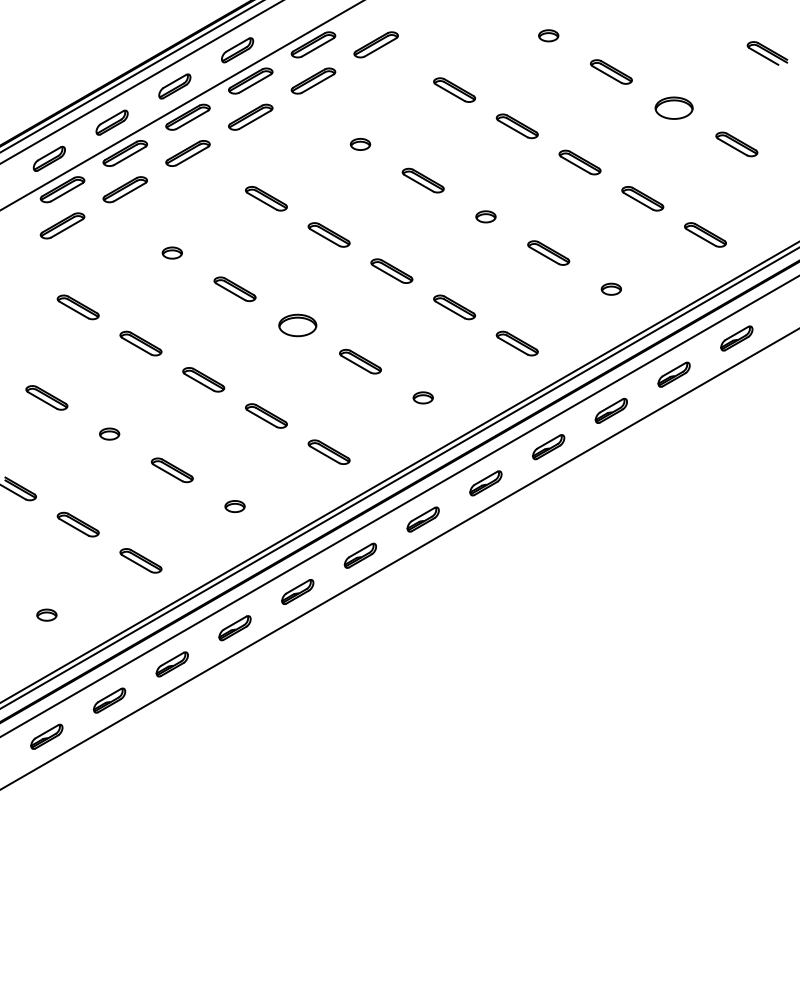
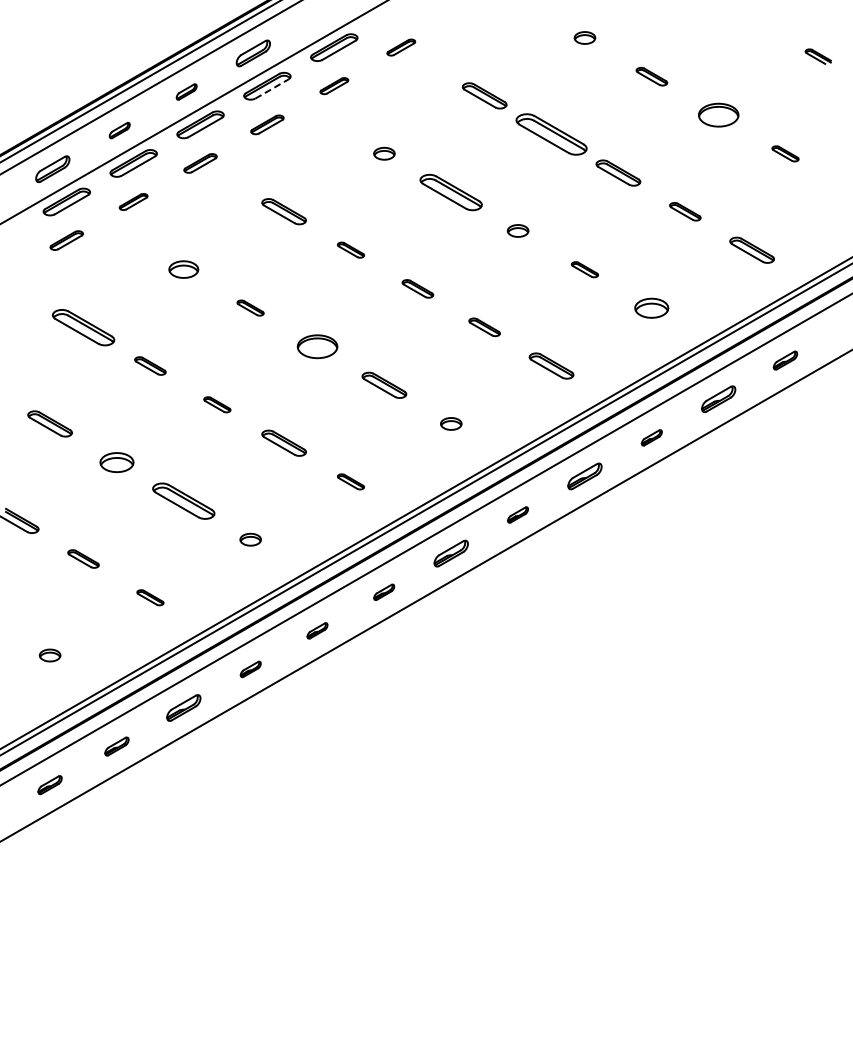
part: (376, 44) -> (401, 47), size x0.6
part: (767, 53) -> (818, 56), size x0.6
part: (611, 71) -> (651, 76), size x0.7
part: (313, 80) -> (334, 85), size x0.6
line: (255, 83) -> (272, 88), solid -> dashed
part: (174, 86) -> (186, 91), size x0.6
part: (250, 116) -> (267, 124), size x0.7
part: (111, 122) -> (119, 130), size x0.6
part: (517, 126) -> (551, 134), size x1.6
part: (736, 144) -> (785, 153), size x0.6
part: (187, 153) -> (200, 163), size x0.7
part: (423, 179) -> (451, 191), size x1.4
part: (125, 189) -> (133, 201), size x0.6
part: (642, 198) -> (685, 211), size x0.7
part: (62, 225) -> (66, 240), size x0.7
part: (328, 234) -> (350, 249), size x0.6
part: (172, 253) -> (183, 269), size x1.4
part: (548, 253) -> (584, 269), size x0.6
part: (391, 270) -> (417, 288), size x0.7
part: (234, 288) -> (250, 307), size x0.6
part: (611, 288) -> (651, 307), size x1.6
part: (78, 306) -> (83, 326), size x1.4
part: (454, 306) -> (484, 326), size x0.7
part: (736, 338) -> (785, 360), size x0.7
part: (141, 343) -> (150, 365), size x0.7
part: (203, 379) -> (217, 404), size x0.6
part: (611, 410) -> (651, 437), size x0.6
part: (109, 434) -> (116, 462), size x1.6
part: (328, 451) -> (350, 481), size x0.6
part: (172, 469) -> (183, 500), size x1.4
part: (485, 482) -> (517, 514), size x0.6
part: (78, 524) -> (83, 558), size x0.7
part: (359, 556) -> (383, 592), size x0.6
part: (141, 560) -> (150, 597), size x0.6
part: (297, 591) -> (317, 630), size x0.6
part: (234, 628) -> (250, 669), size x0.6
part: (109, 700) -> (116, 746), size x0.7
part: (46, 736) -> (49, 784), size x0.7

